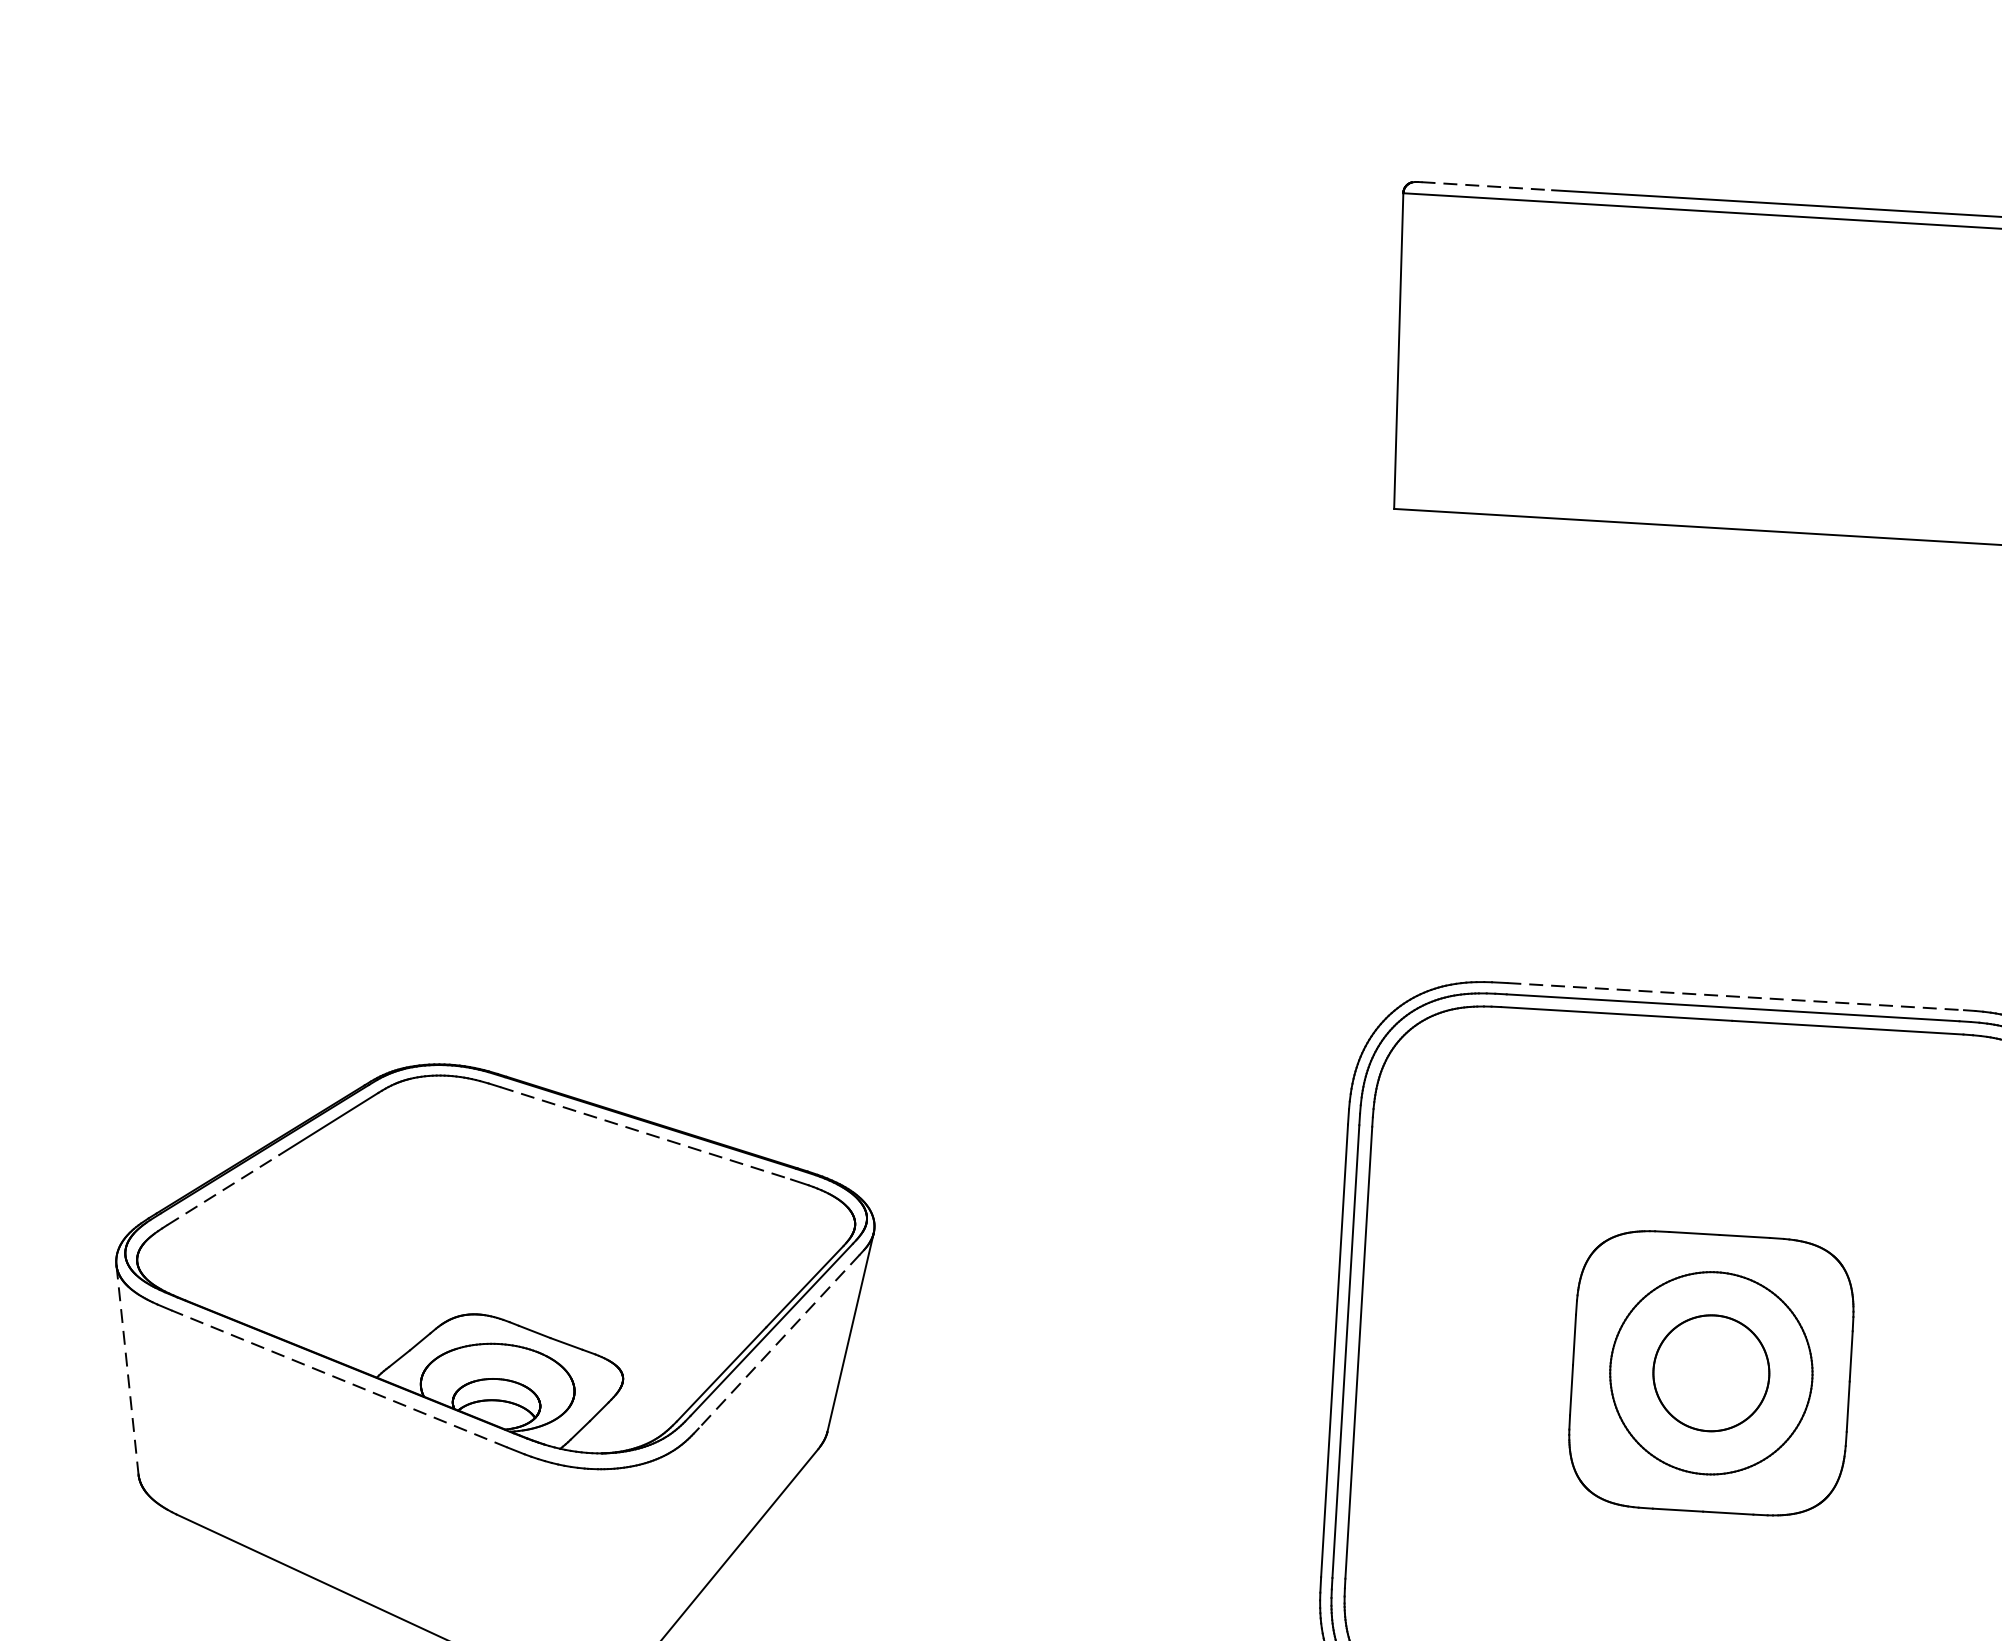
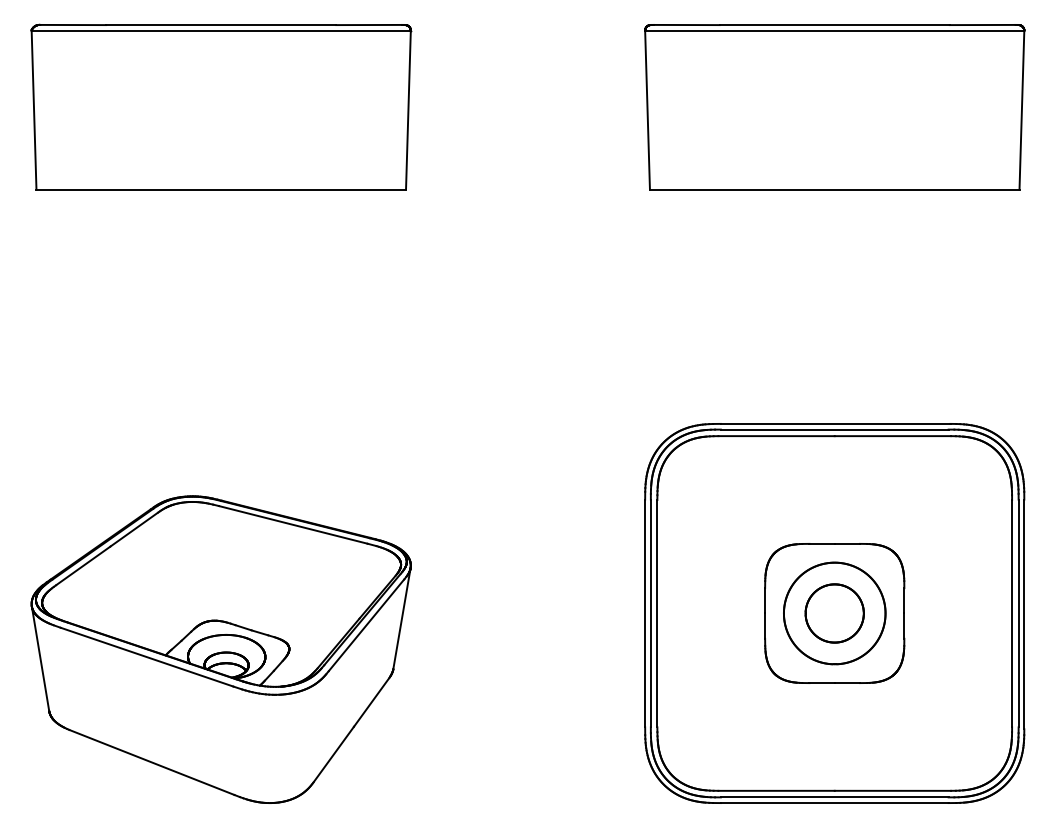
line: (1486, 187) -> (686, 25), dashed -> solid
part: (552, 293) -> (221, 106), added
line: (1735, 995) -> (835, 423), dashed -> solid
line: (646, 1132) -> (293, 524), dashed -> solid
line: (223, 1189) -> (83, 565), dashed -> solid
line: (779, 1341) -> (366, 625), dashed -> solid
line: (127, 1370) -> (40, 659), dashed -> solid
line: (338, 1379) -> (146, 657), dashed -> solid

